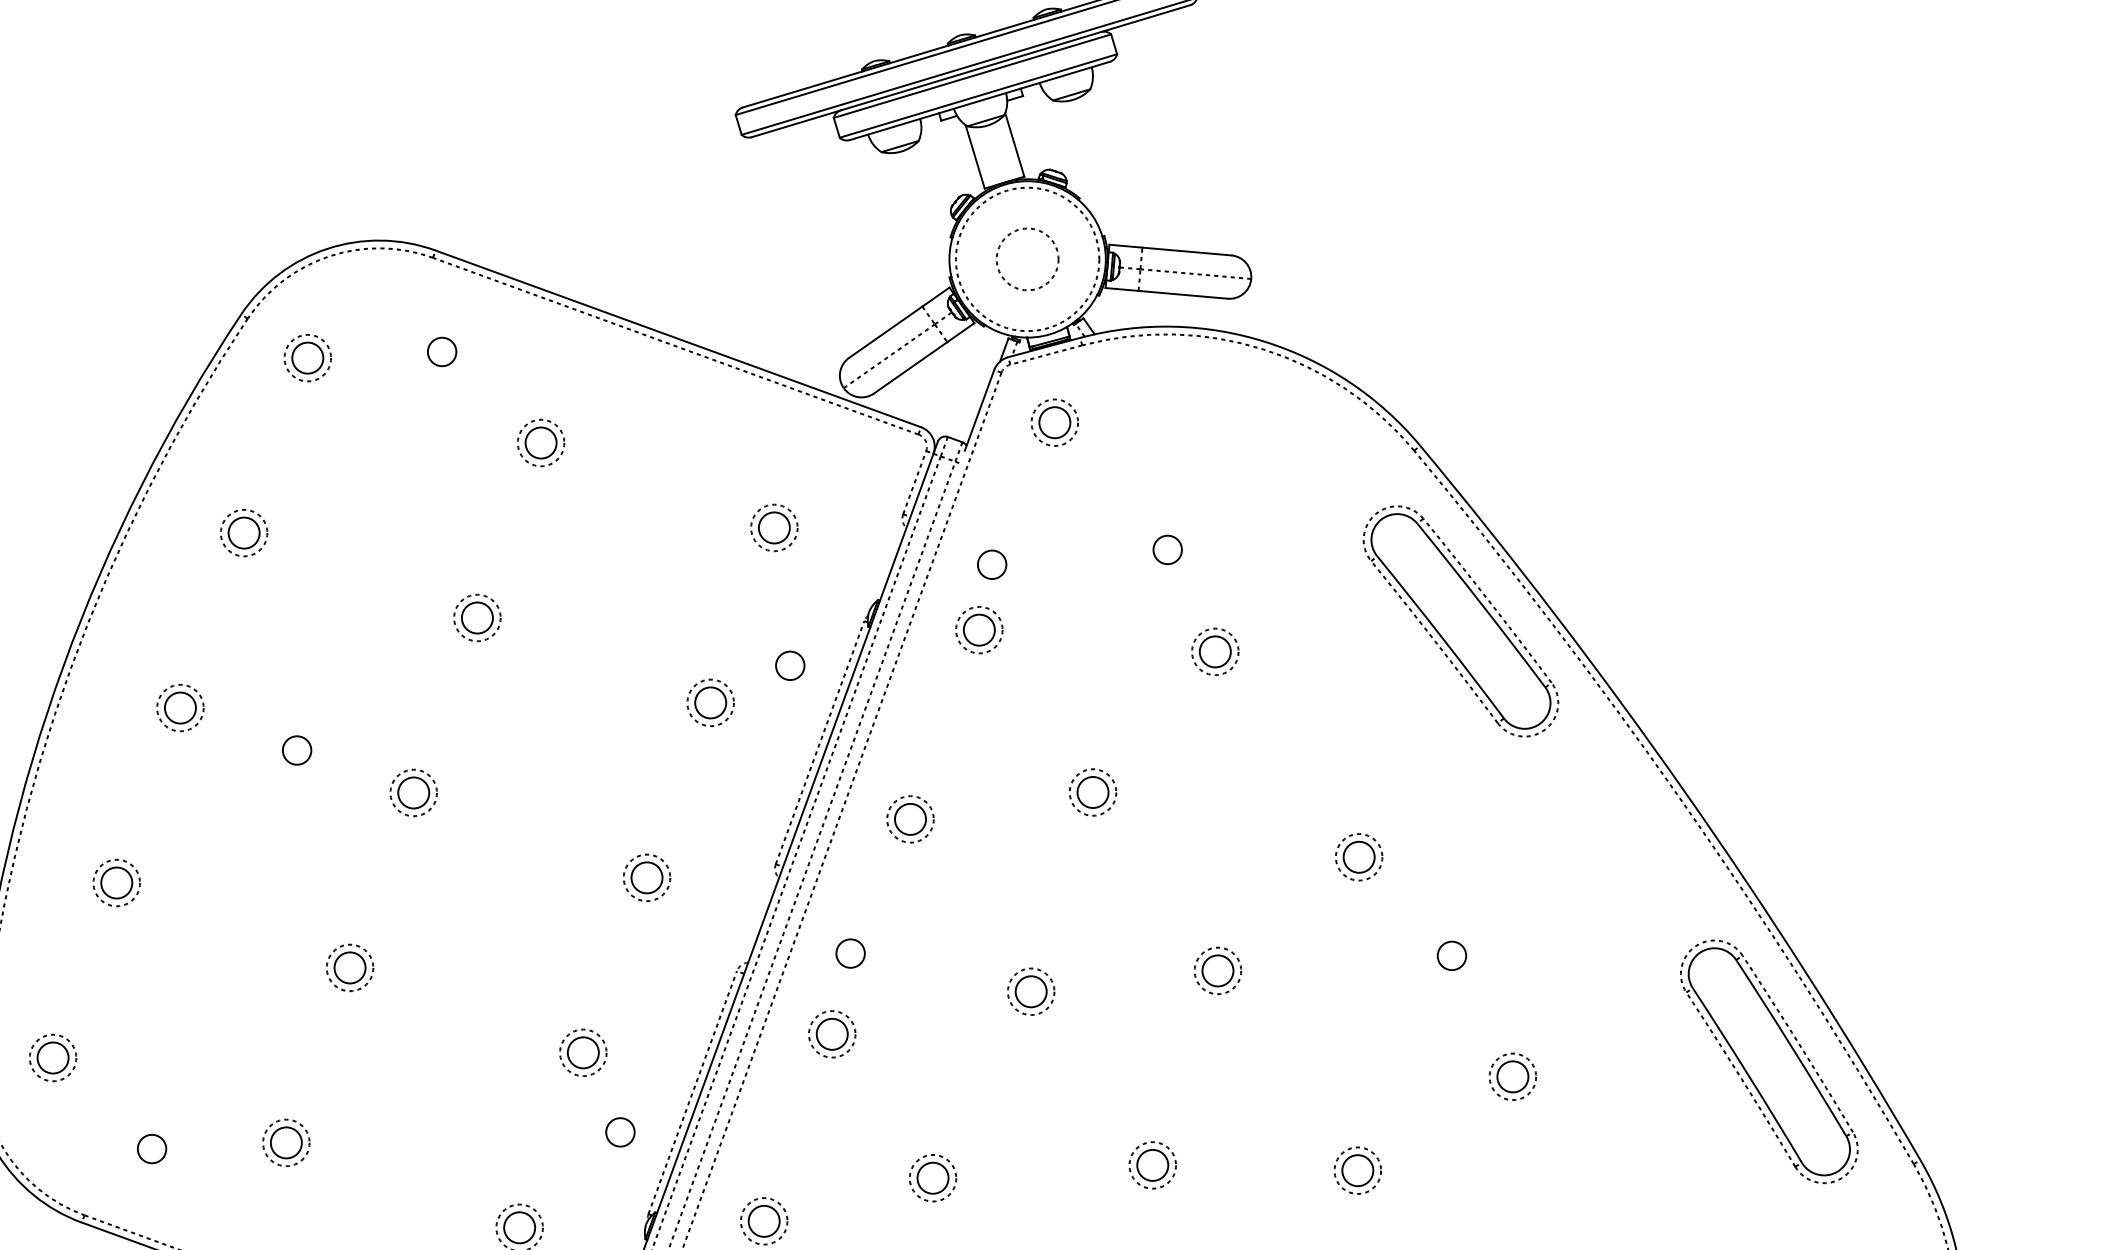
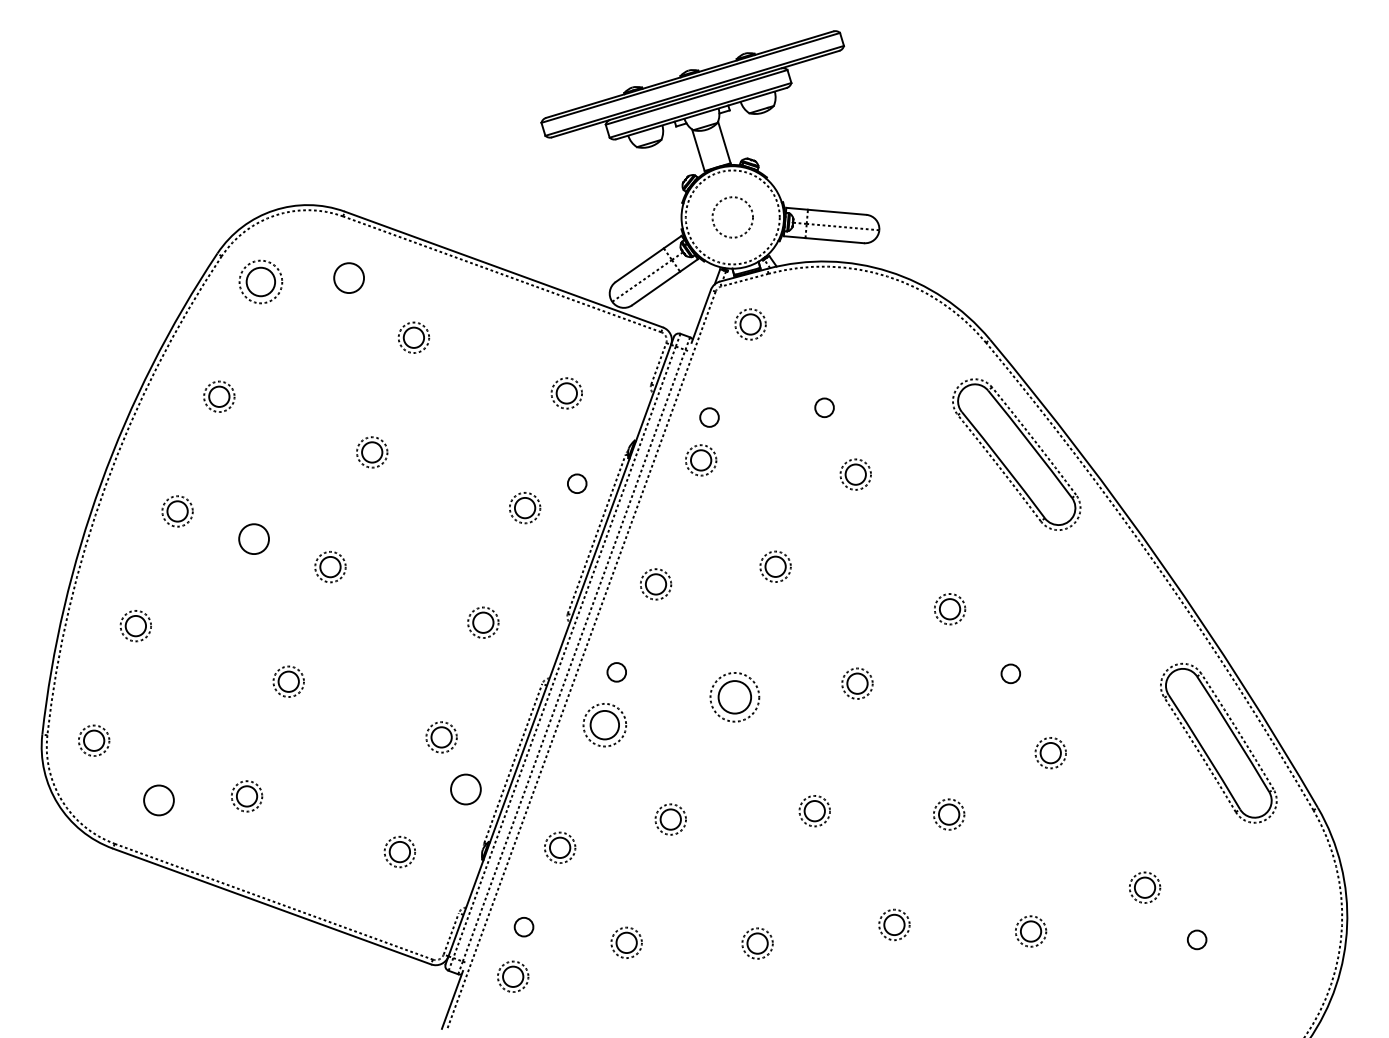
circle: (441, 351) -> (348, 277), size x1.6
part: (308, 358) -> (261, 282), size x1.4
circle: (296, 750) -> (253, 539), size x1.6
part: (1031, 991) -> (735, 697), size x1.6
part: (831, 1034) -> (604, 725), size x1.4
circle: (619, 1132) -> (465, 789), size x1.6
circle: (151, 1149) -> (158, 800), size x1.6

